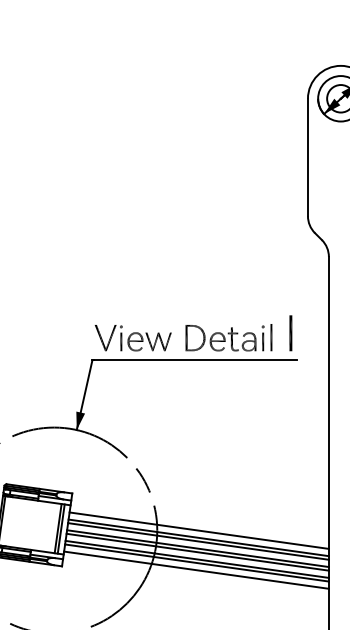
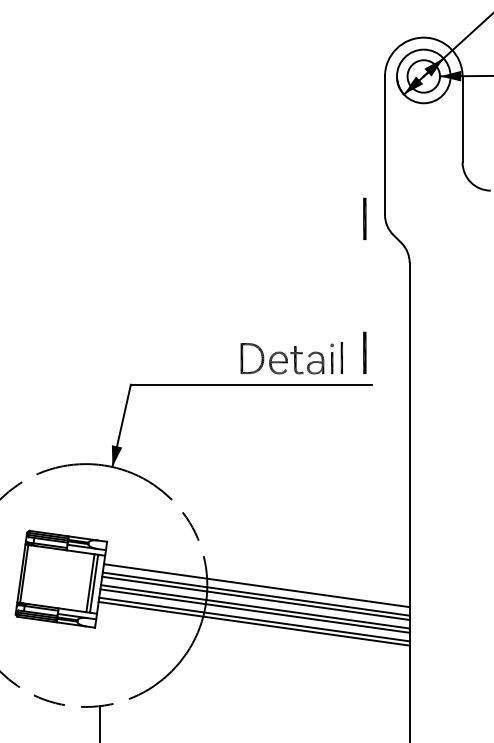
line: (290, 219) -> (364, 218), added
part: (132, 338) -> (178, 358), removed
line: (196, 570) -> (253, 632), removed

